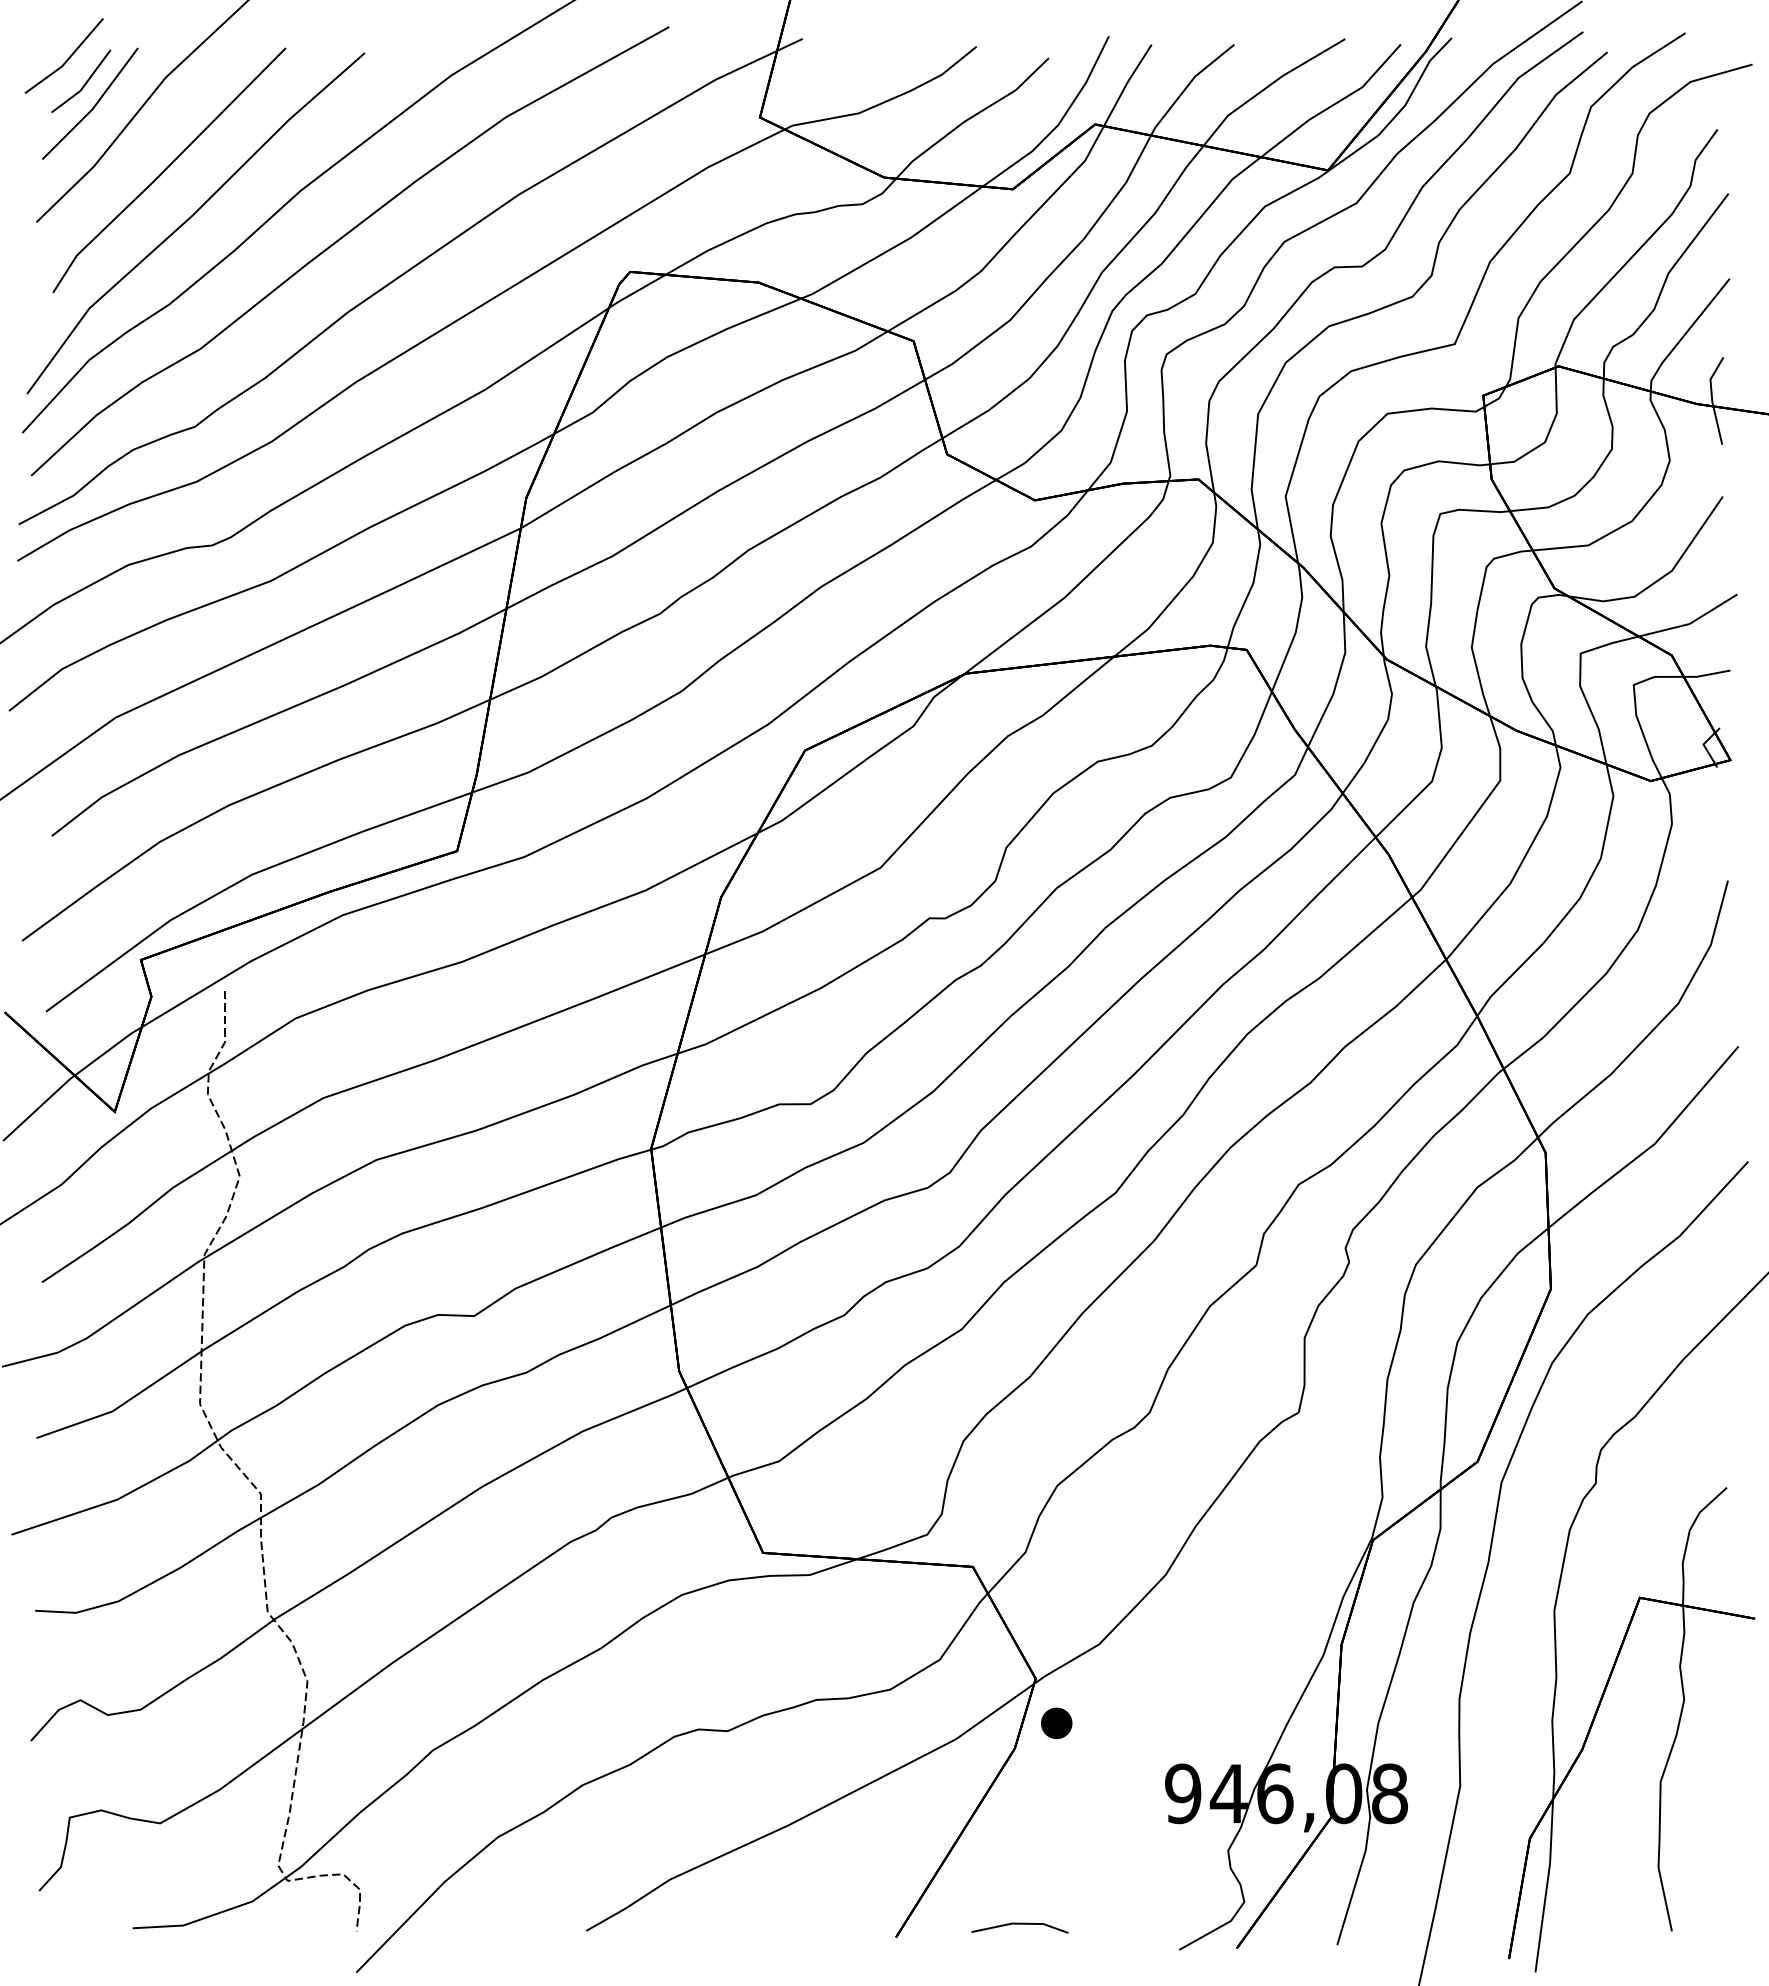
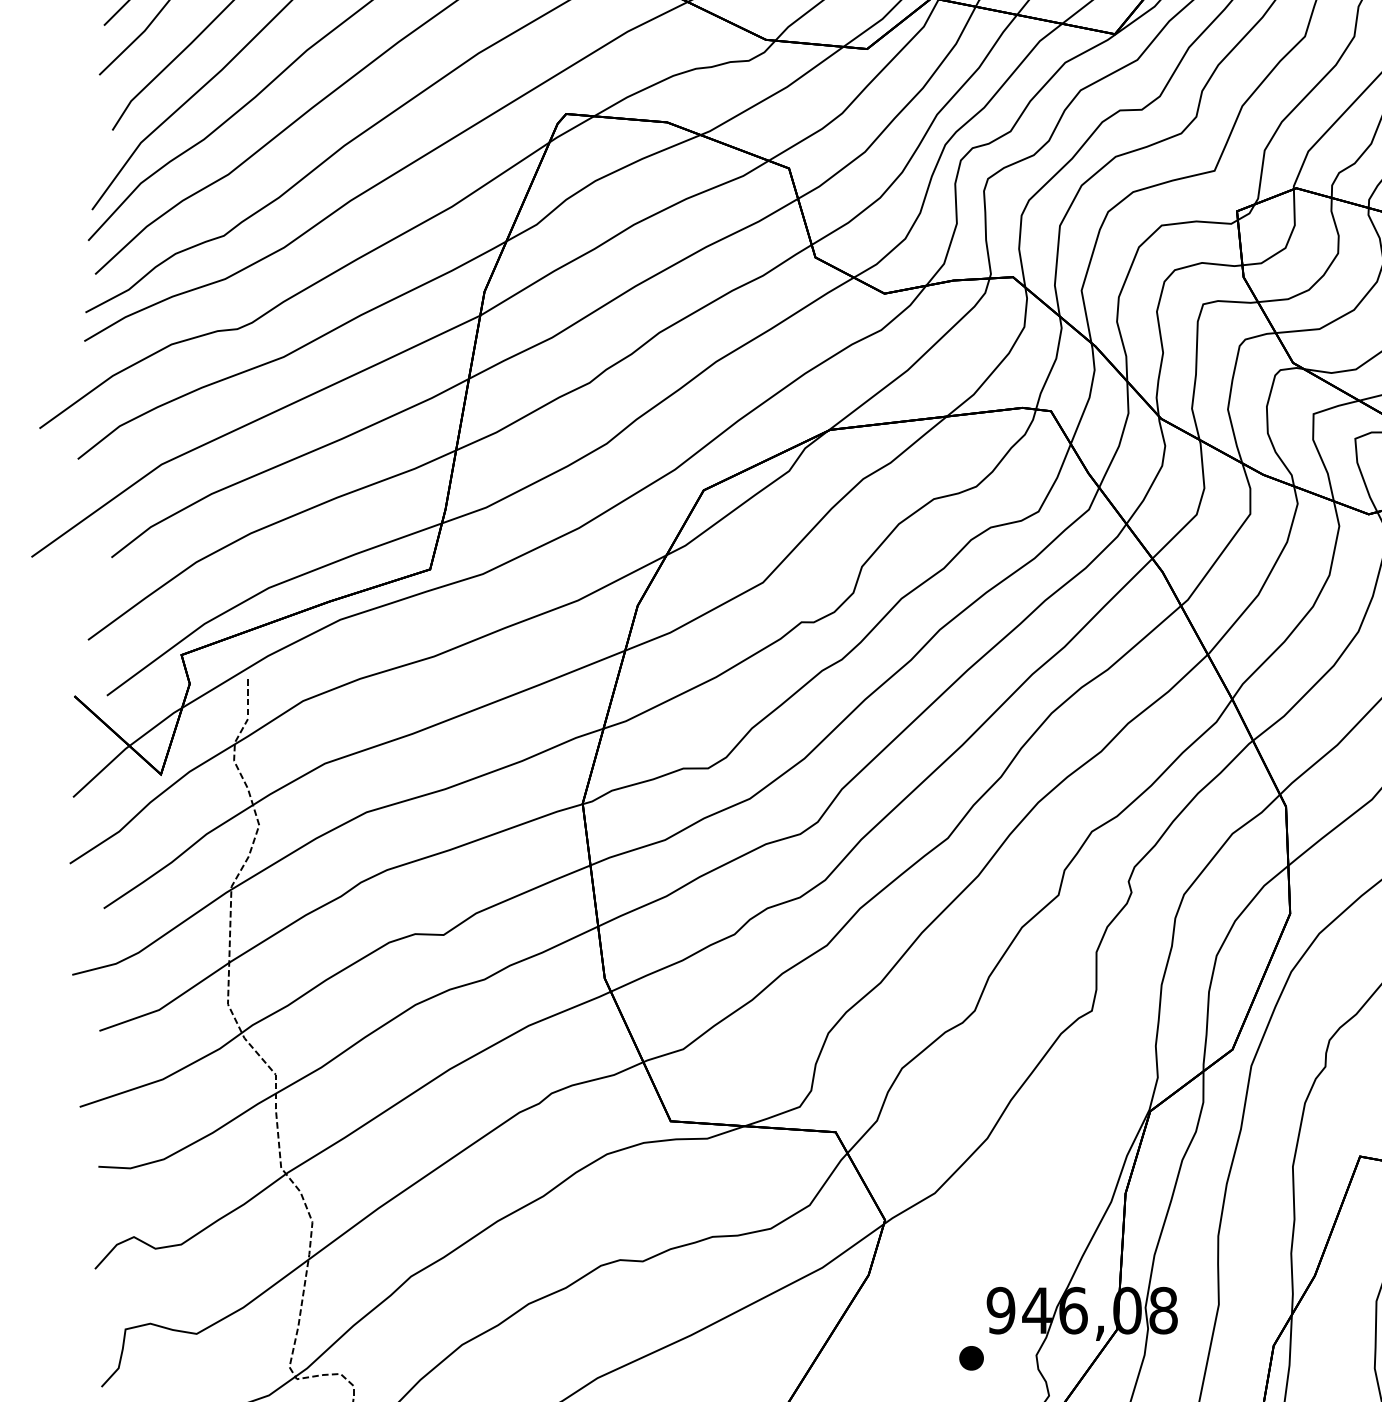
part: (1056, 1723) -> (971, 1358), moved

